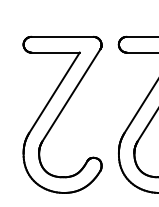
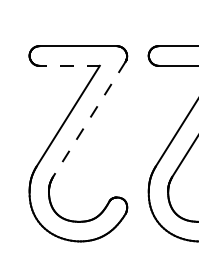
line: (55, 52) -> (69, 65), solid -> dashed
line: (71, 95) -> (89, 119), solid -> dashed

